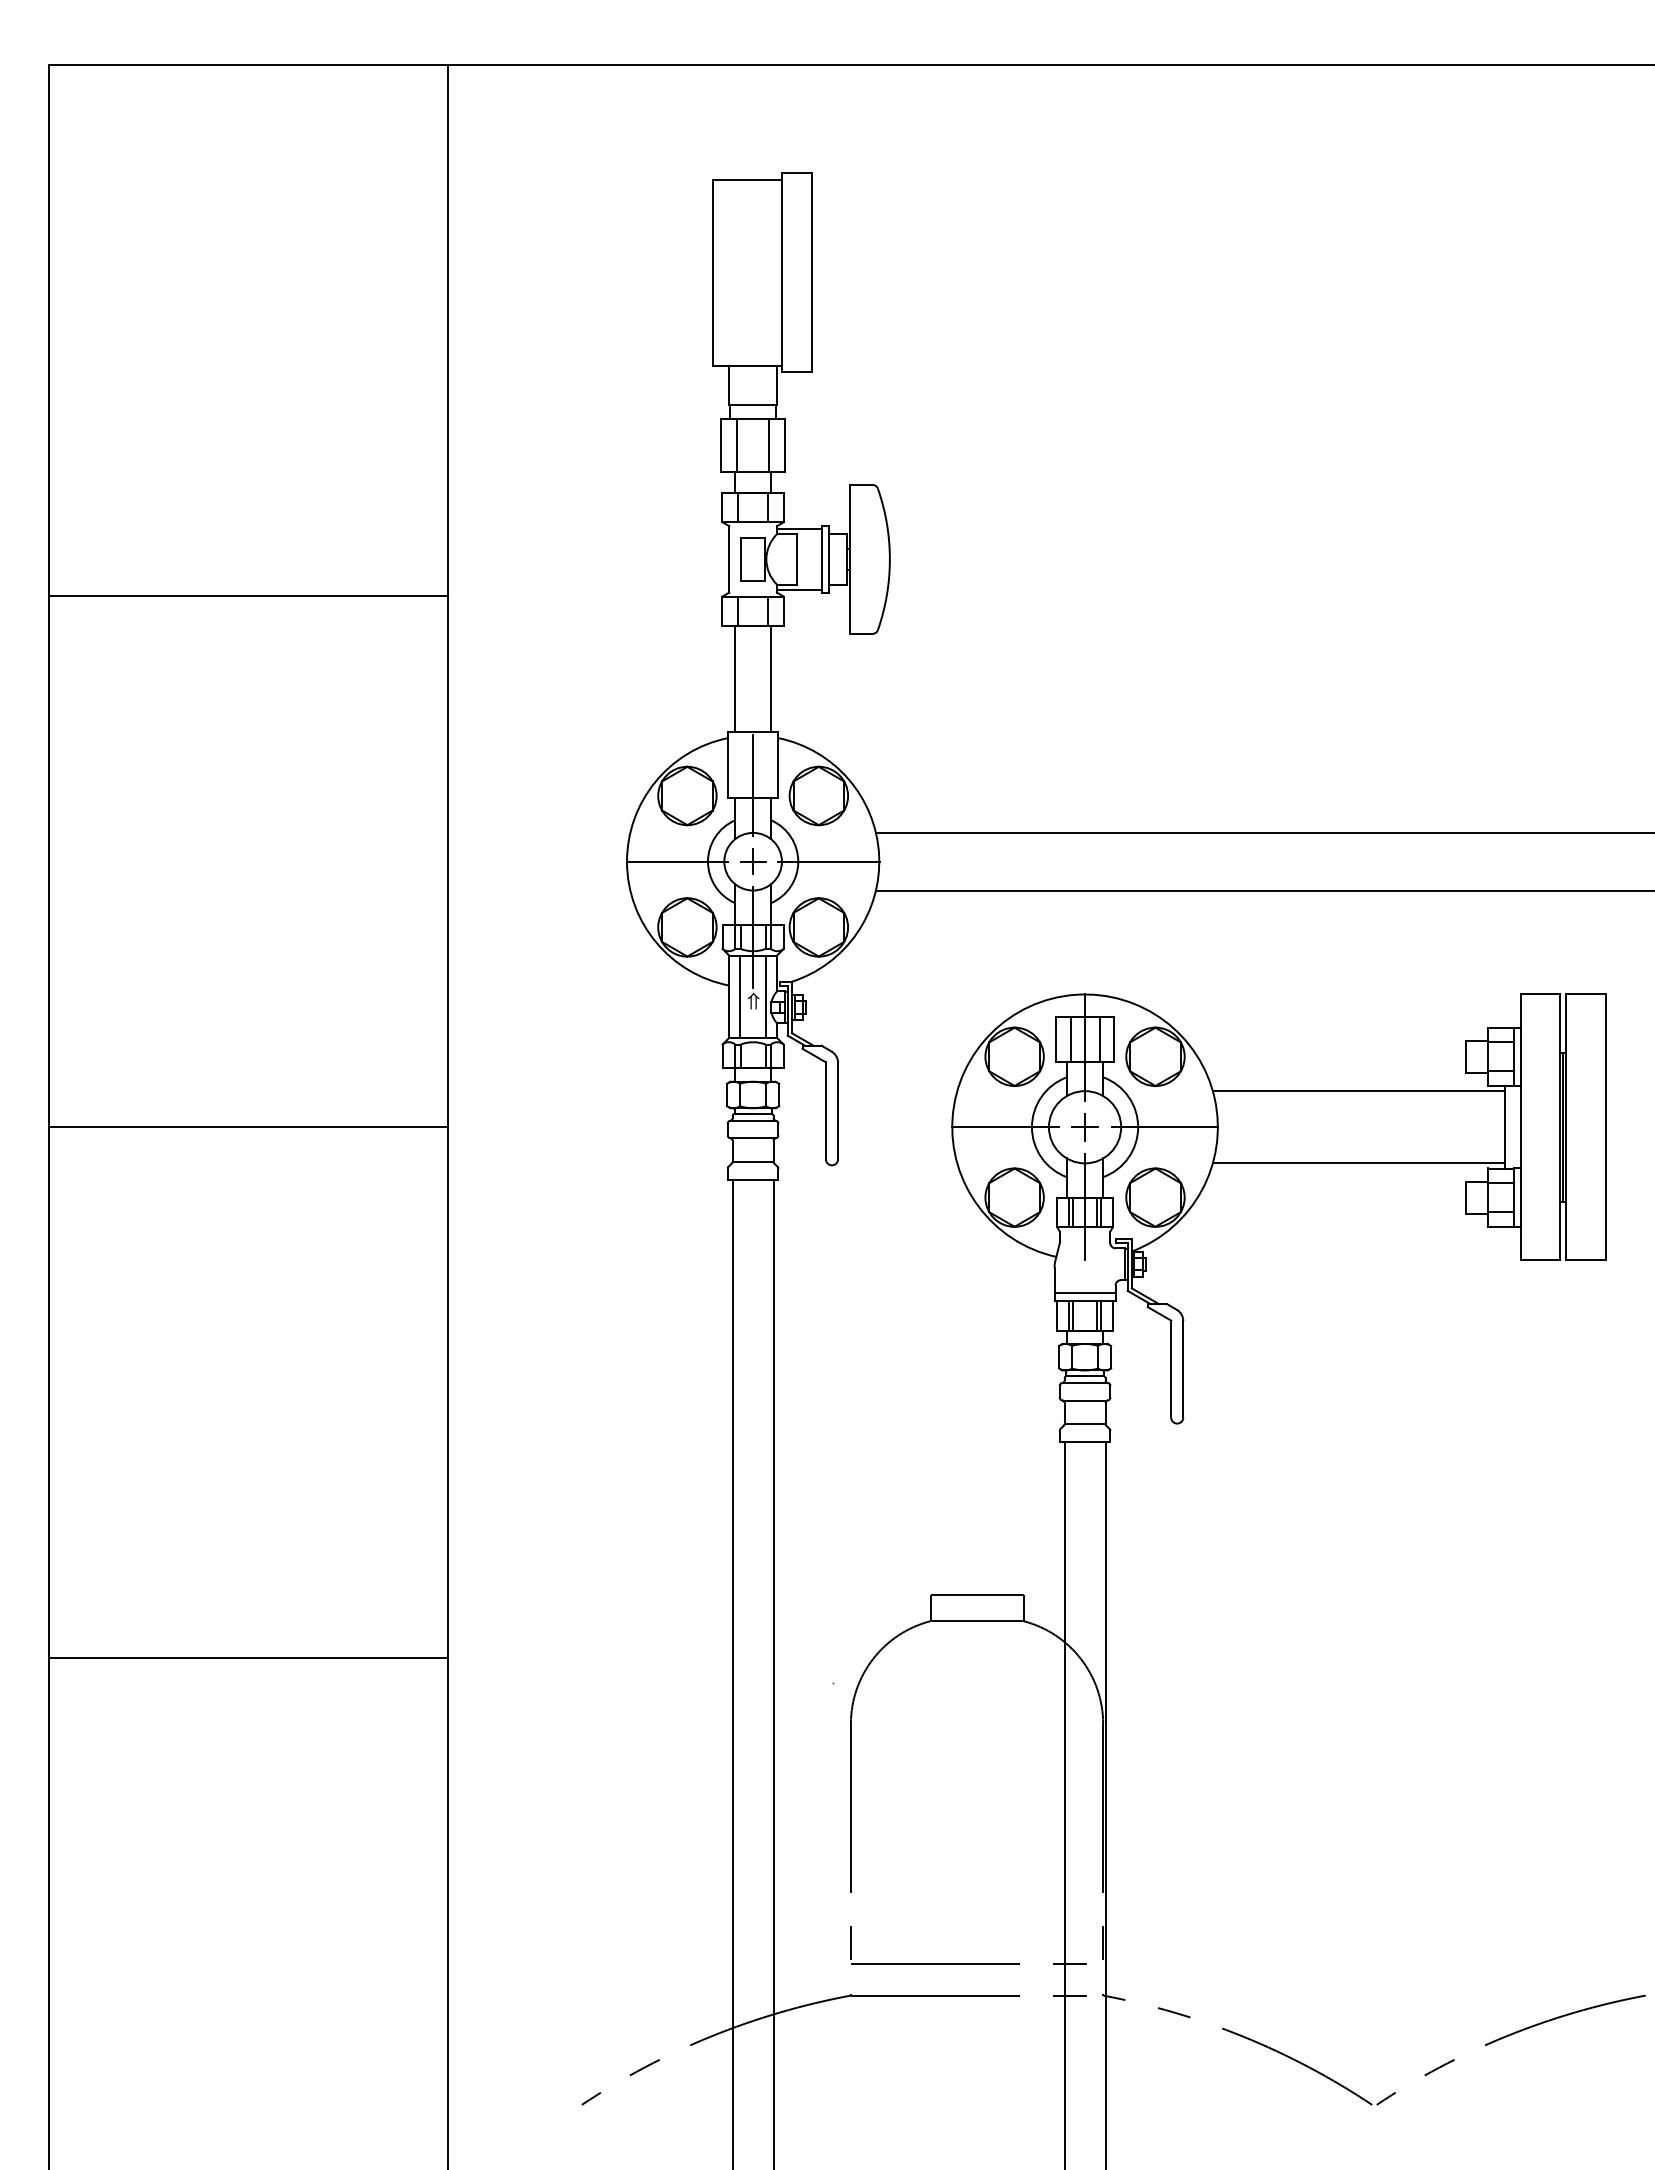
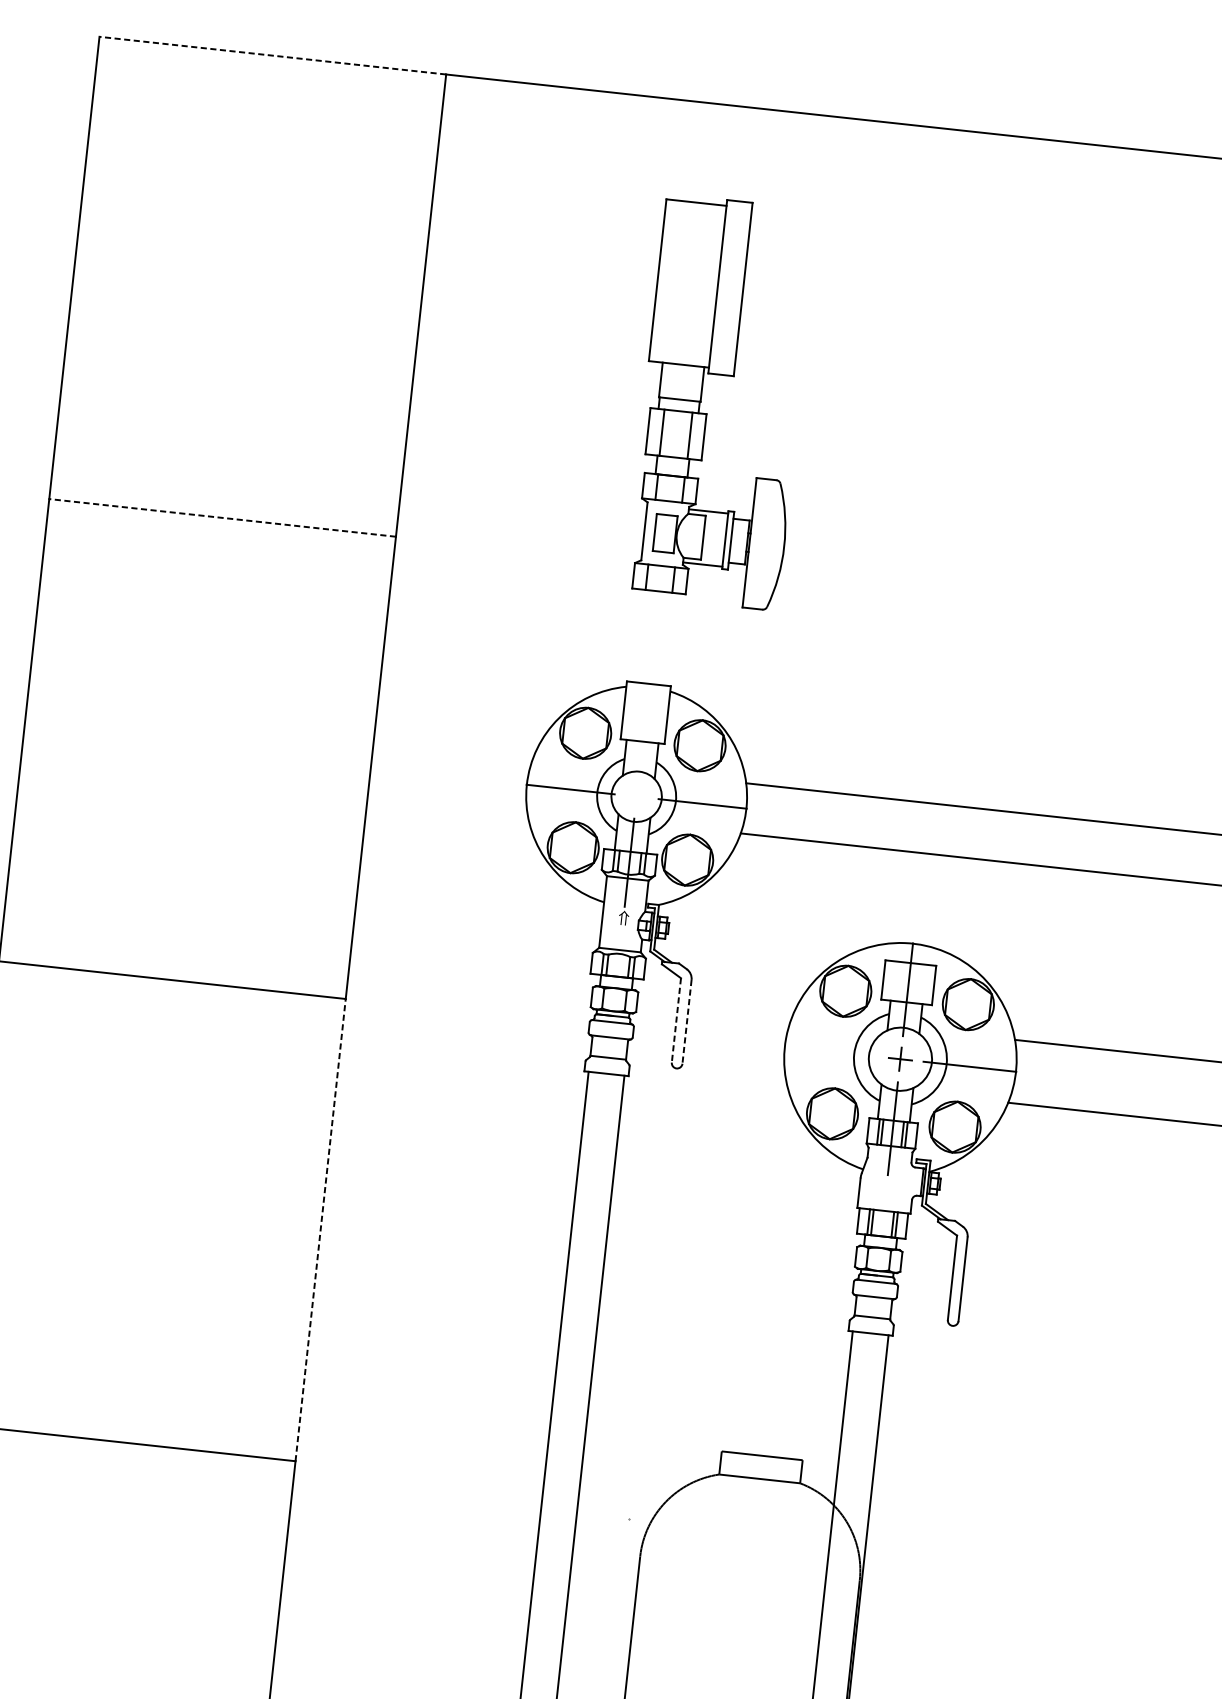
line: (248, 65) -> (272, 56), solid -> dashed
line: (248, 596) -> (222, 518), solid -> dashed
line: (734, 678) -> (637, 635), removed
line: (771, 678) -> (669, 639), removed
line: (753, 785) -> (644, 730), removed
part: (753, 861) -> (636, 796), removed
line: (739, 996) -> (612, 912), removed
line: (766, 996) -> (635, 915), removed
line: (1070, 1038) -> (896, 980), removed
line: (1099, 1038) -> (921, 983), removed
line: (825, 1111) -> (676, 1020), solid -> dashed
line: (838, 1111) -> (687, 1022), solid -> dashed
line: (1004, 1127) -> (830, 1051), removed
line: (1084, 1293) -> (884, 1203), removed
line: (447, 1392) -> (320, 1229), solid -> dashed

